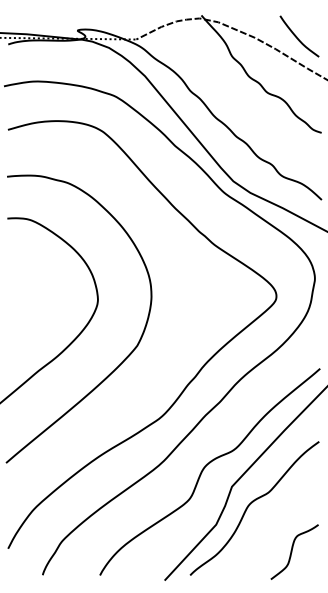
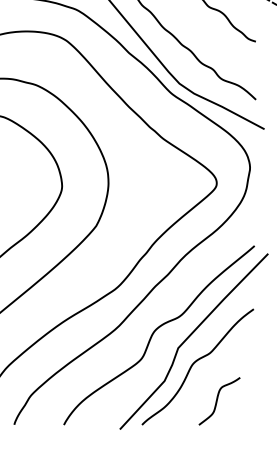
curve: (292, 551) -> (217, 400), moved

